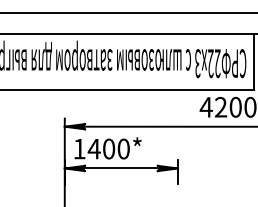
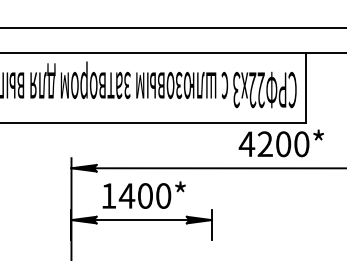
text: (107, 147) -> (143, 194), moved

